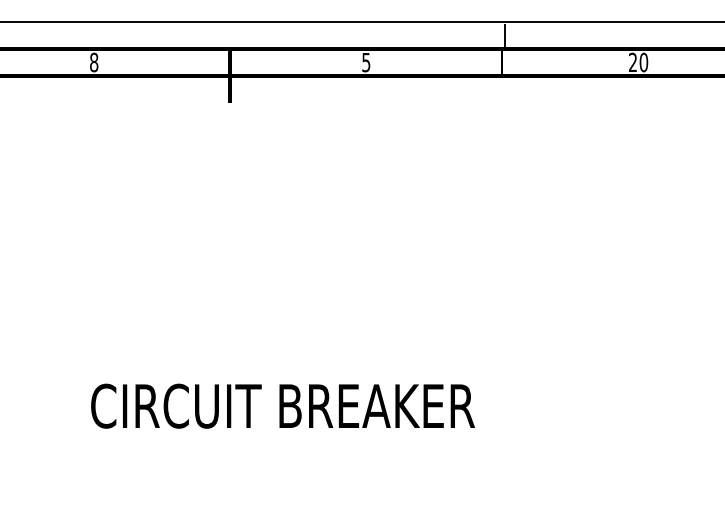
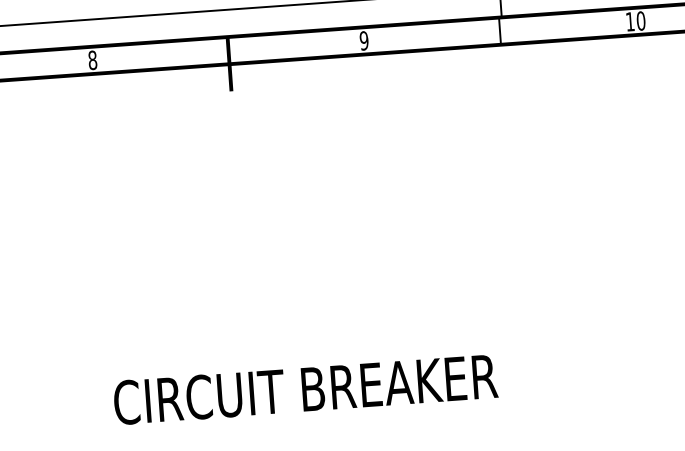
text: (366, 61) -> (364, 39), 5 -> 9
text: (632, 61) -> (629, 20), 20 -> 10

